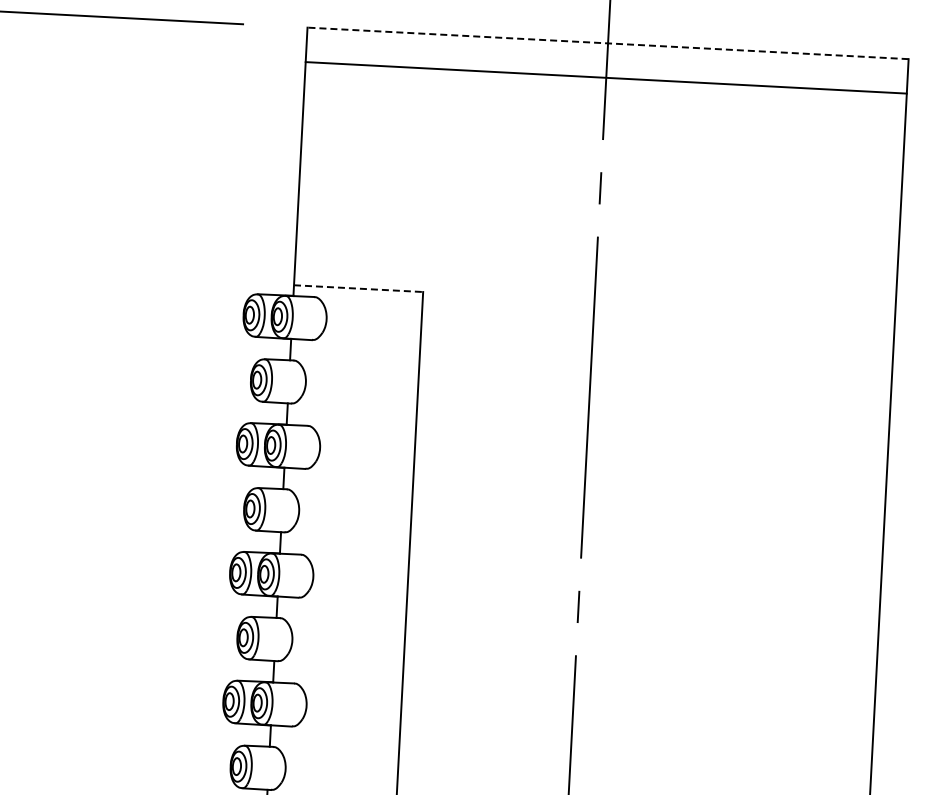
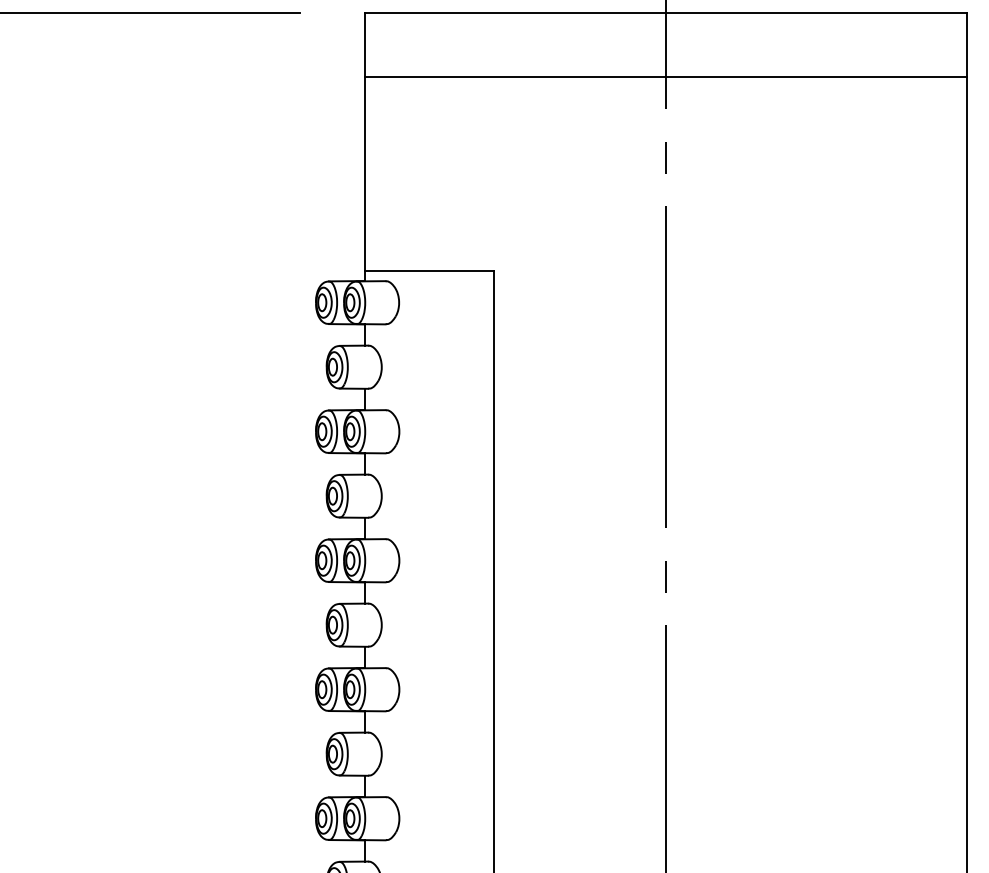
line: (607, 43) -> (665, 12), dashed -> solid
line: (605, 78) -> (665, 77), moved
line: (358, 288) -> (429, 270), dashed -> solid

